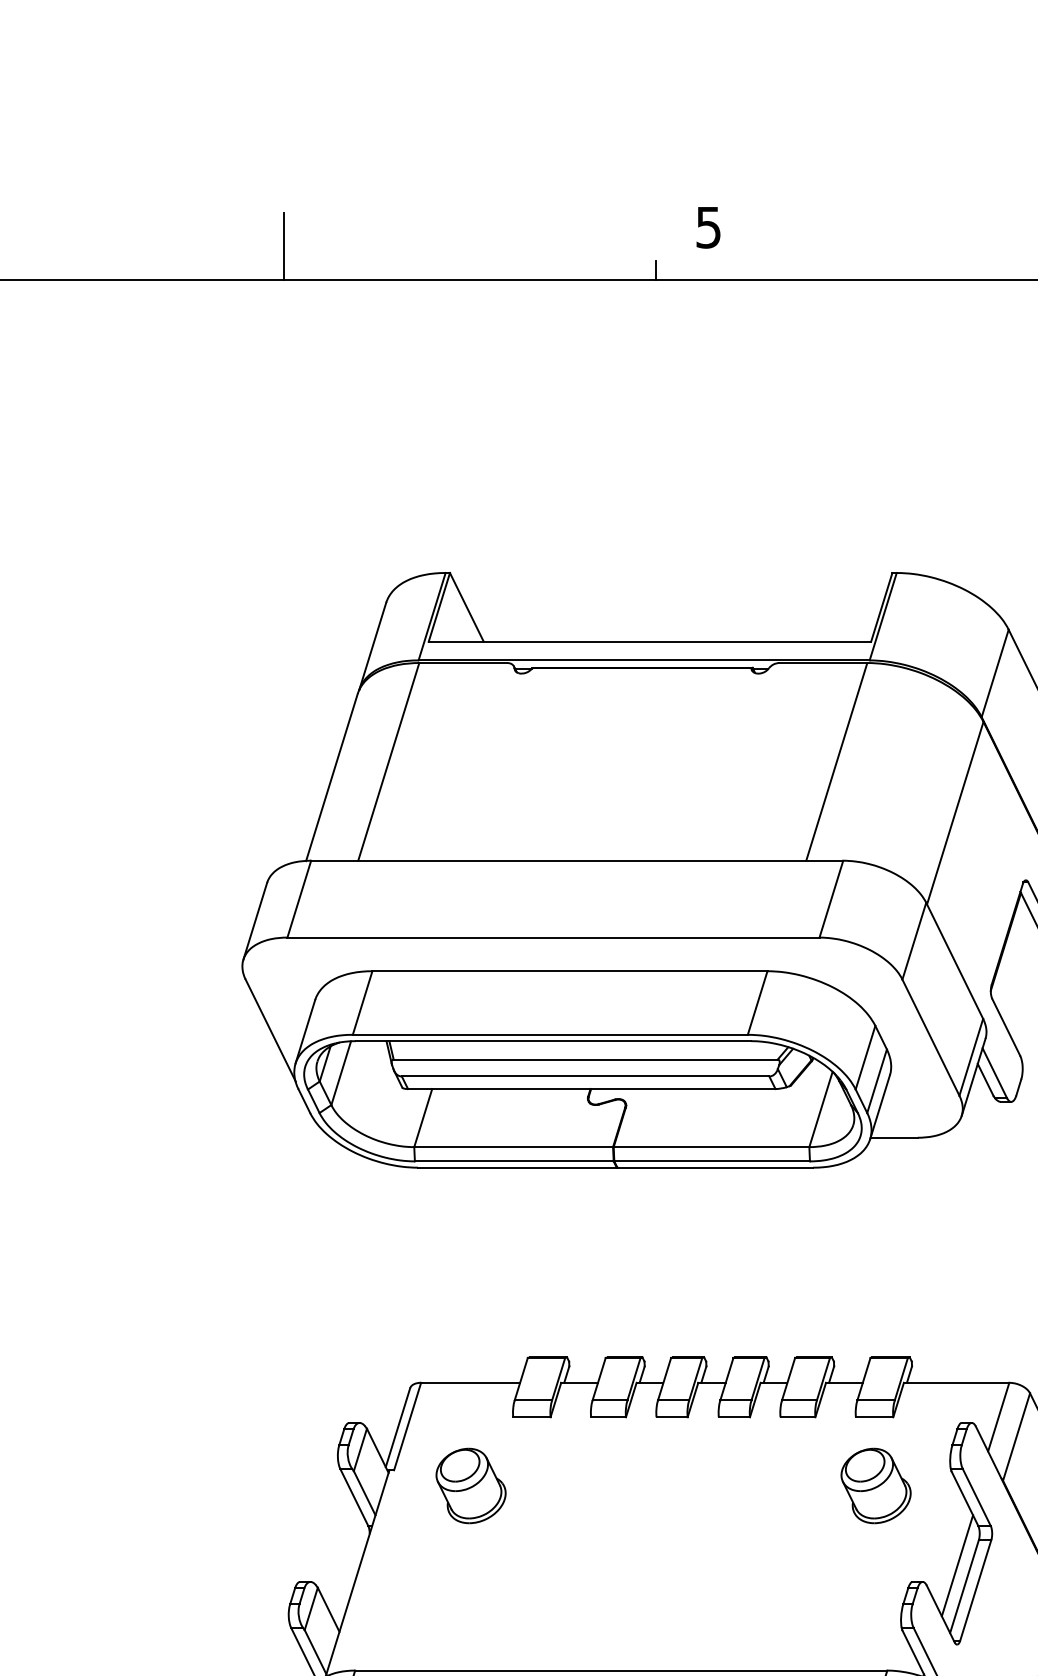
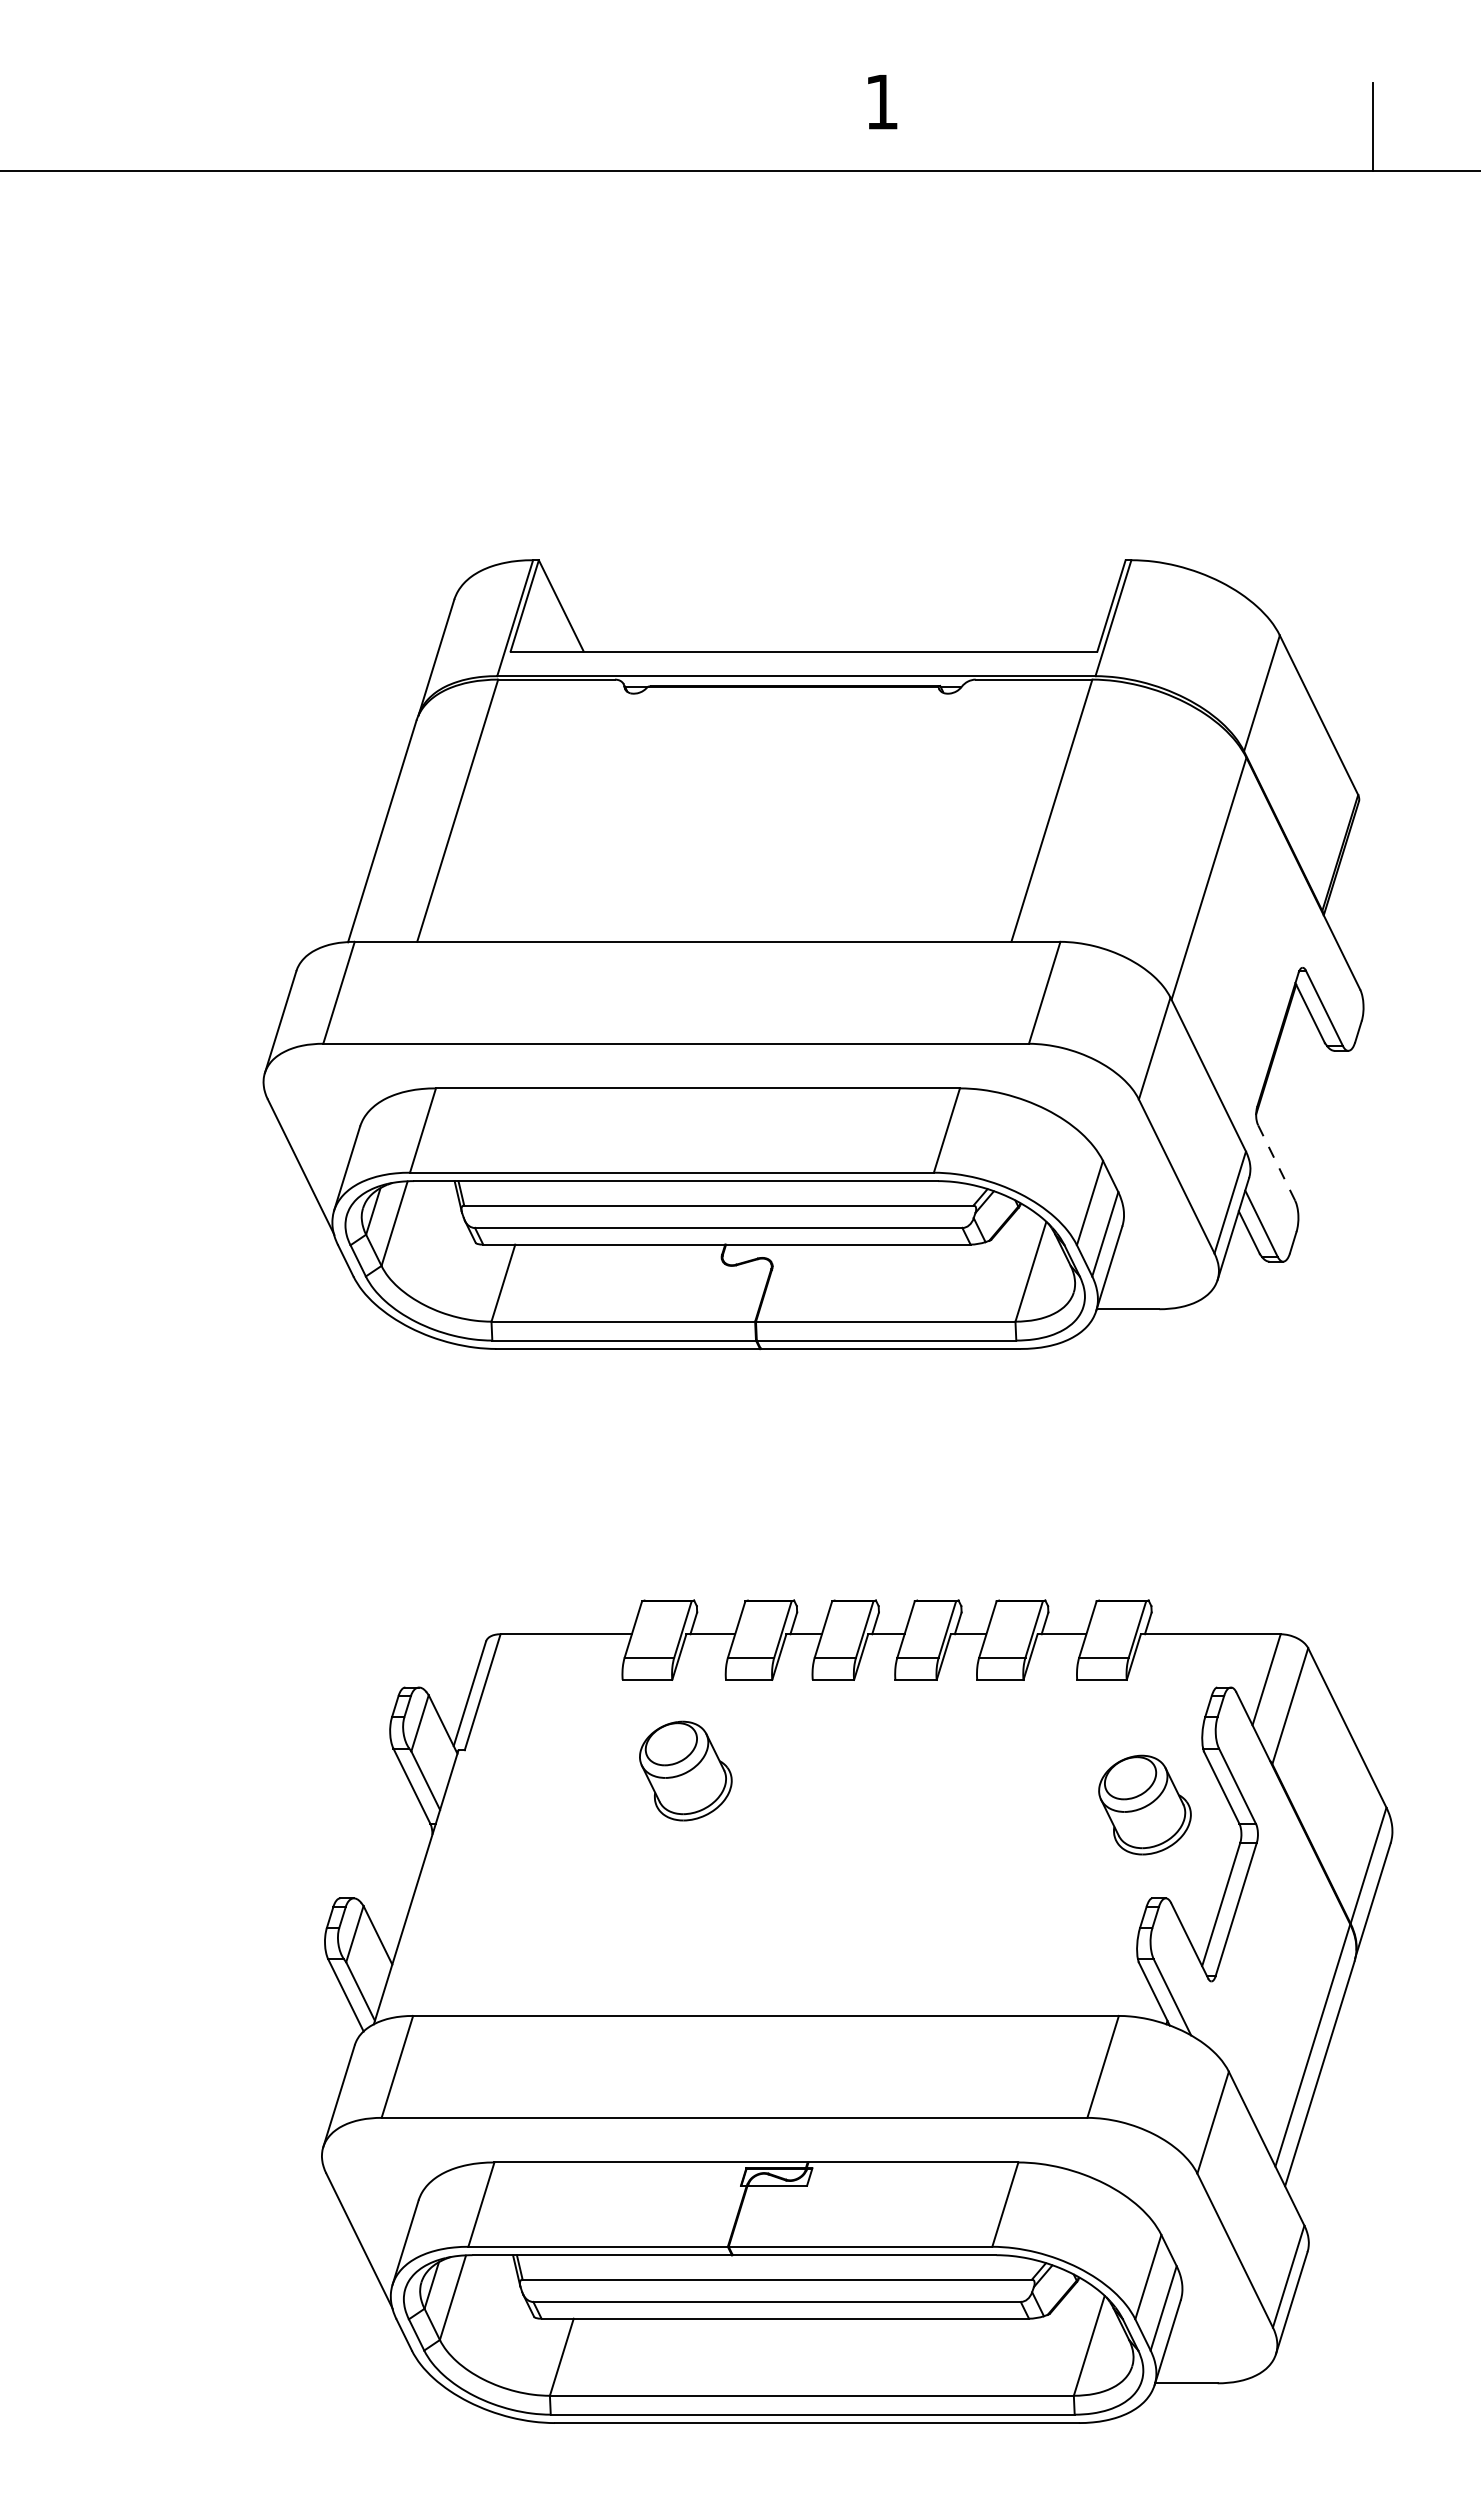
text: (708, 227) -> (881, 102), 5 -> 1
line: (283, 245) -> (318, 126), removed
line: (655, 270) -> (811, 158), removed
line: (1006, 1027) -> (1276, 1162), solid -> dashed
part: (470, 1485) -> (685, 1770), moved
part: (875, 1485) -> (1144, 1804), moved
line: (957, 1565) -> (1211, 1876), removed

